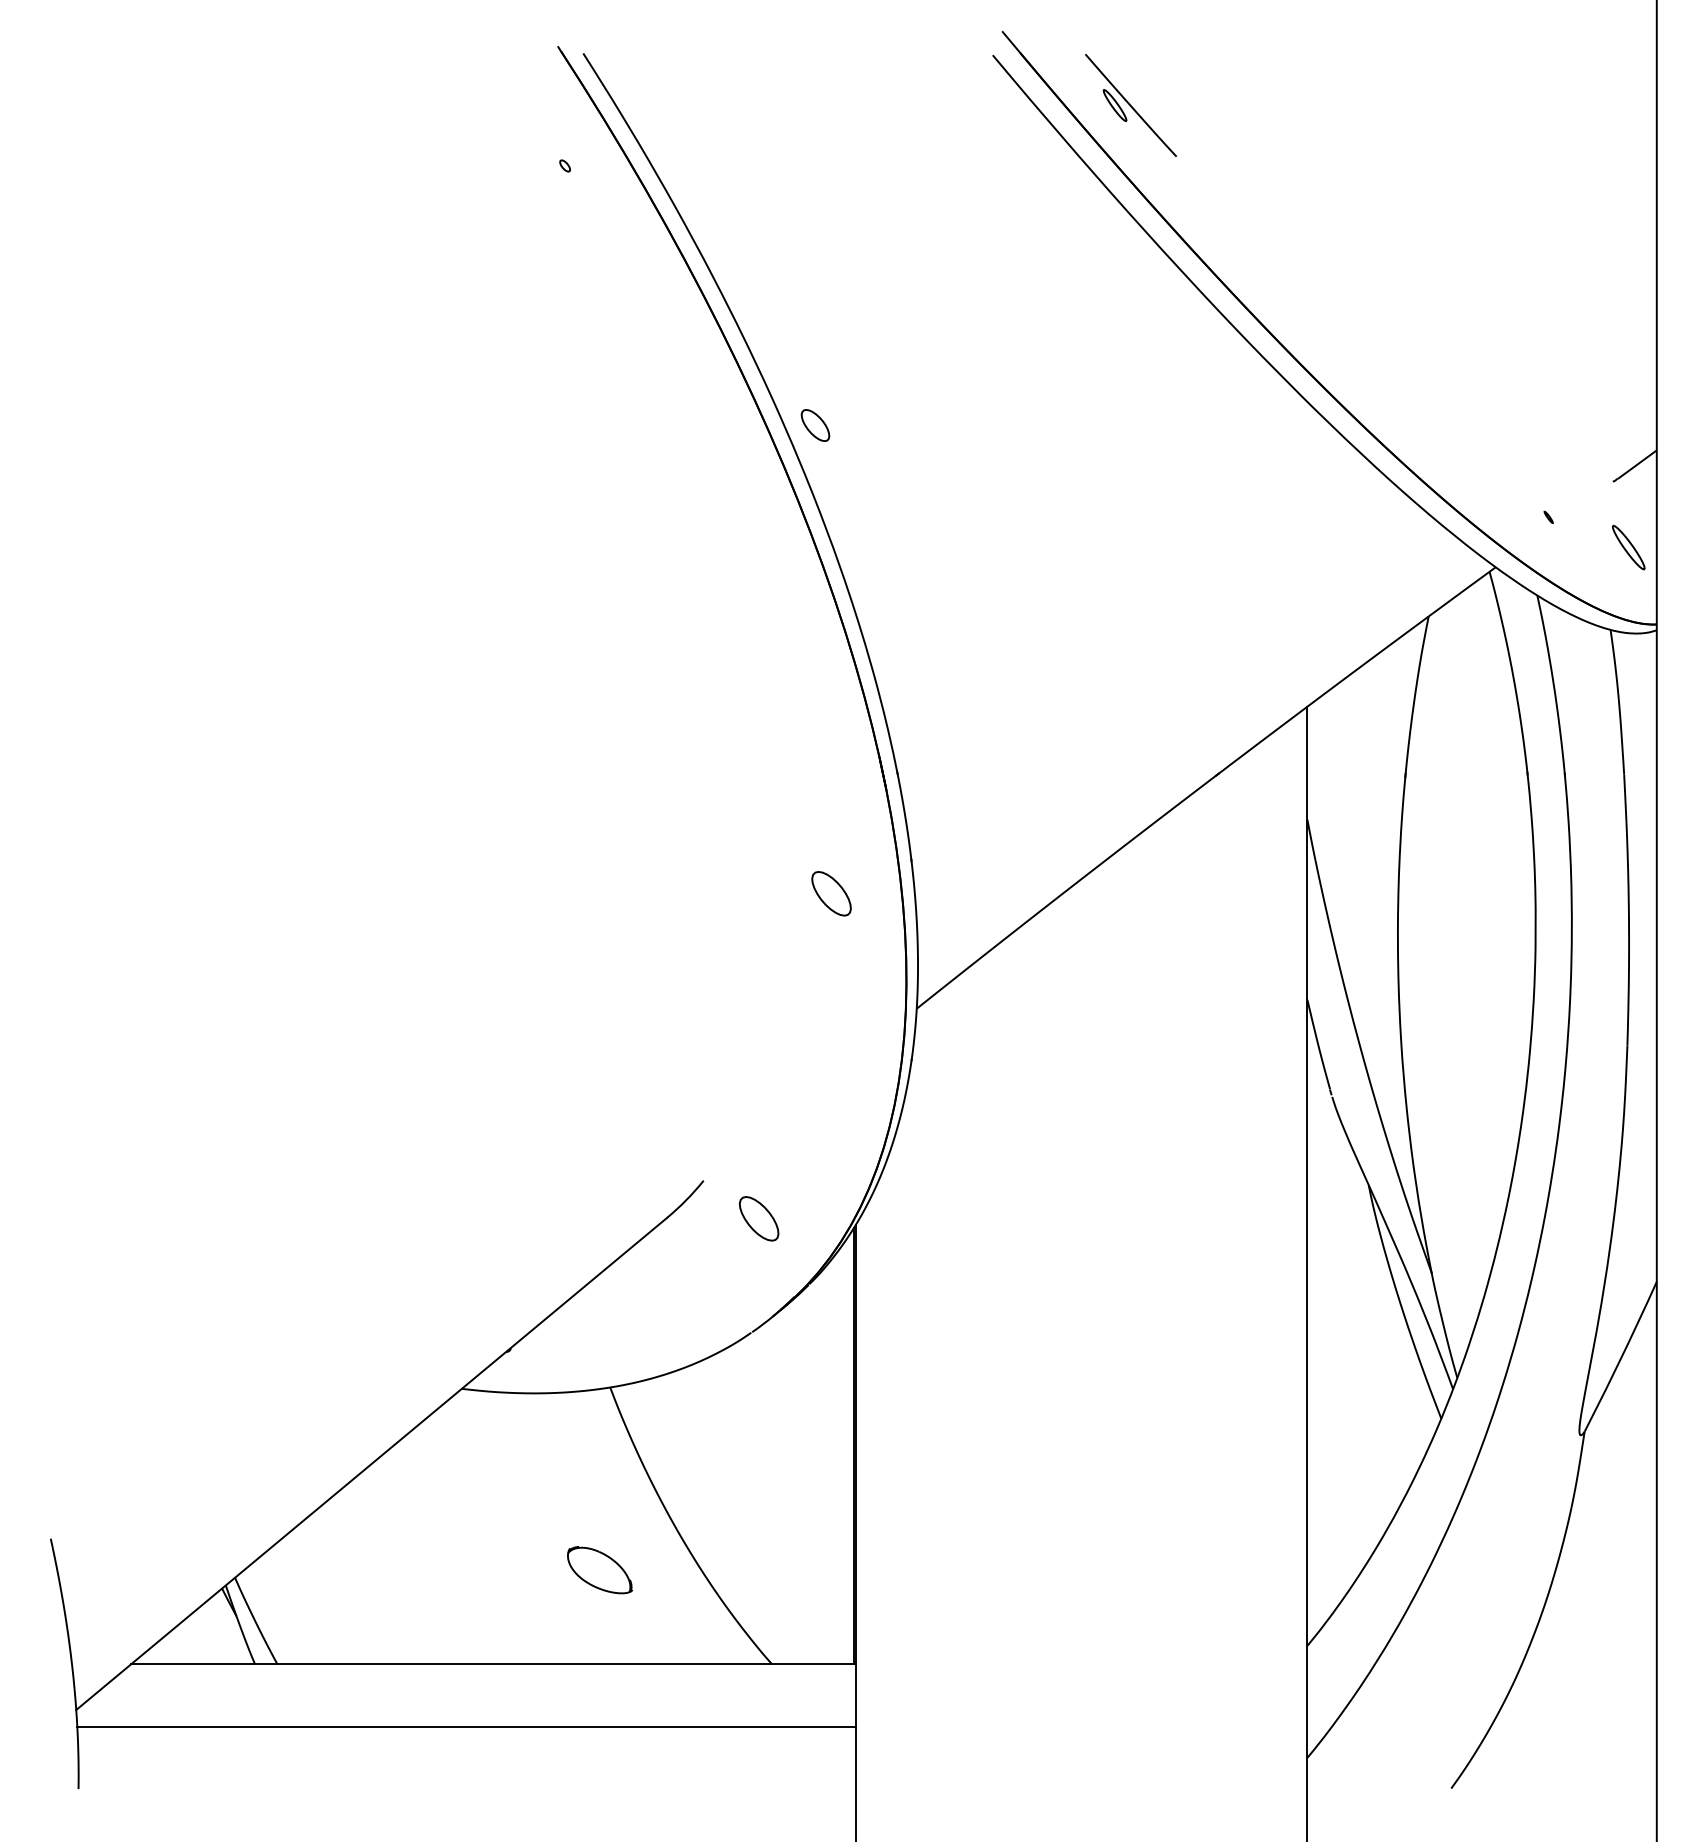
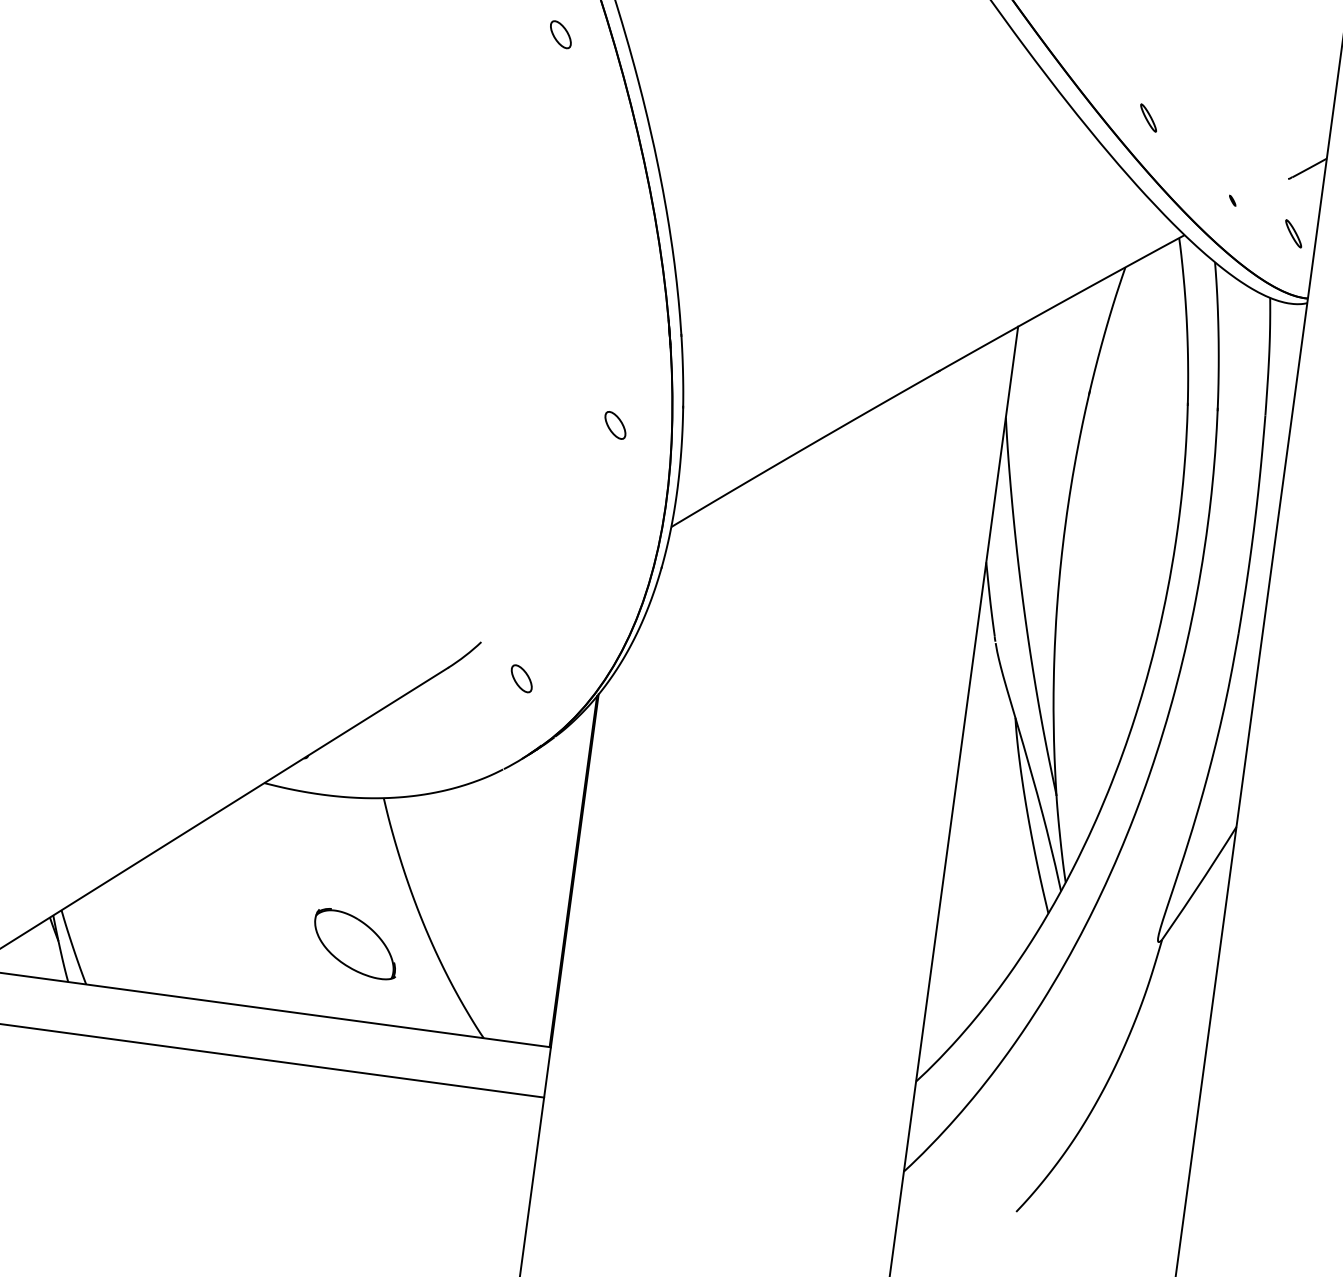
part: (815, 425) -> (560, 34), moved
part: (1432, 429) -> (1148, 117), added
part: (1628, 547) -> (1293, 233), size x0.71
part: (831, 893) -> (615, 425), size x0.71
part: (758, 1218) -> (521, 678), size x0.71
part: (599, 1569) -> (355, 943), size x1.67

